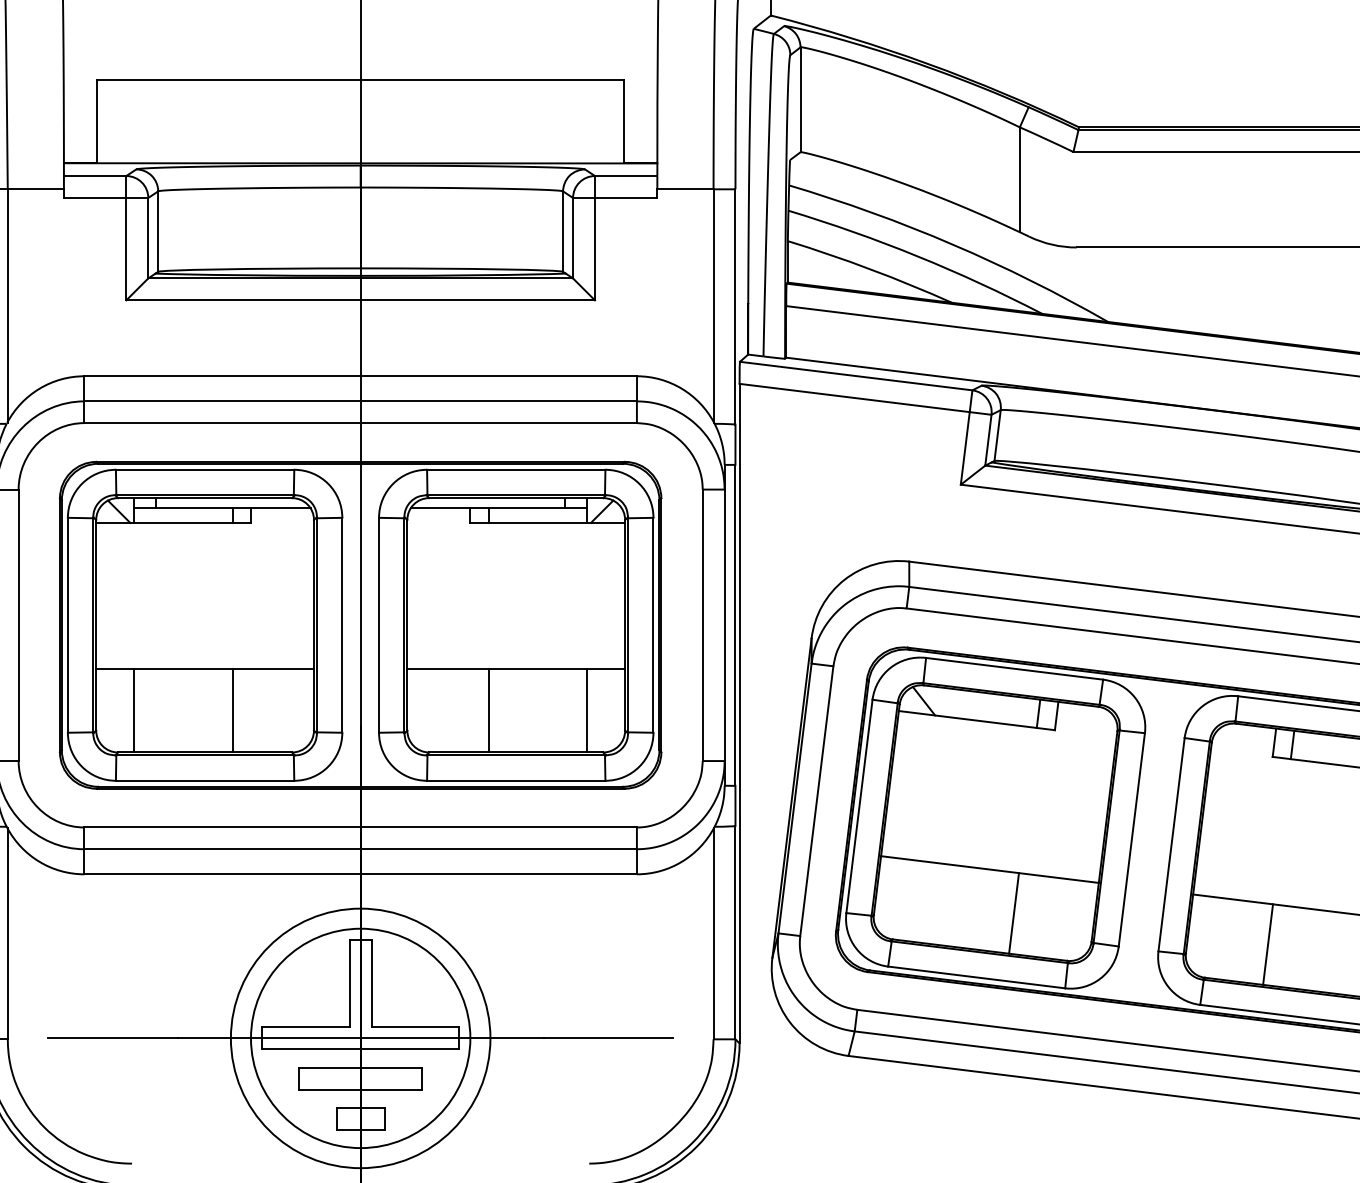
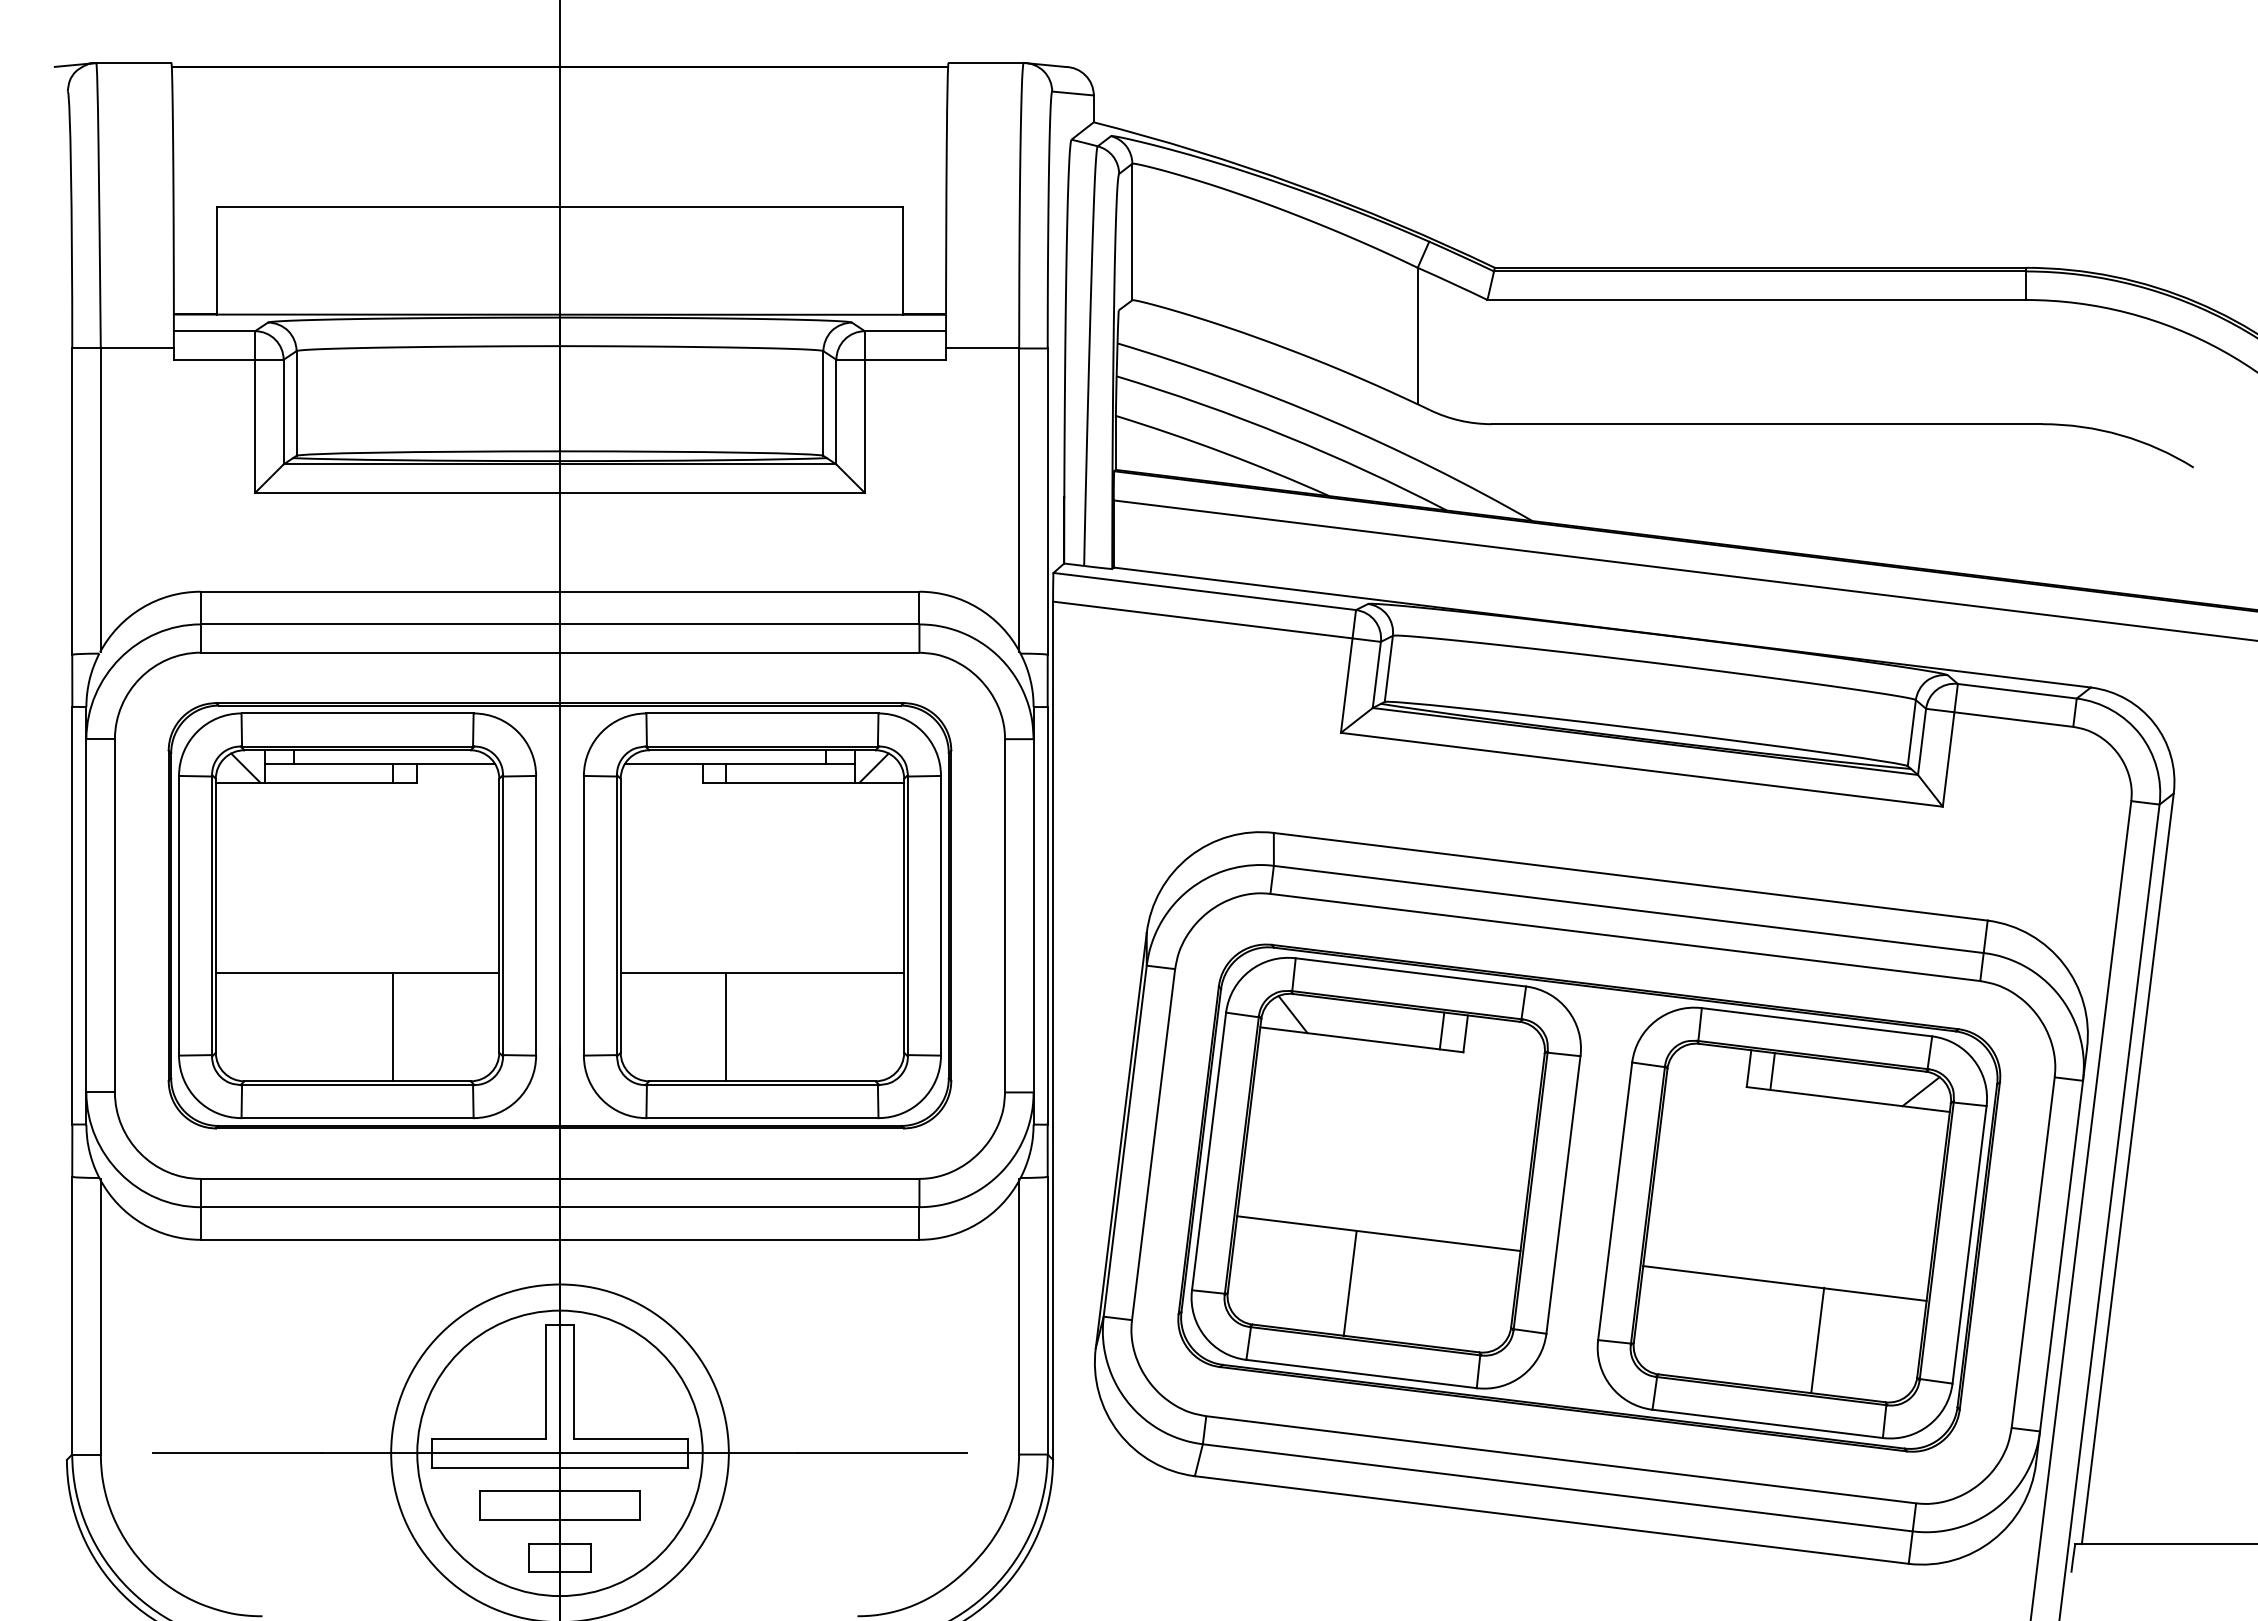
line: (133, 710) -> (264, 1026), removed
line: (586, 710) -> (854, 1026), removed
line: (1013, 913) -> (1349, 1283), moved
line: (1267, 944) -> (1817, 1339), moved

